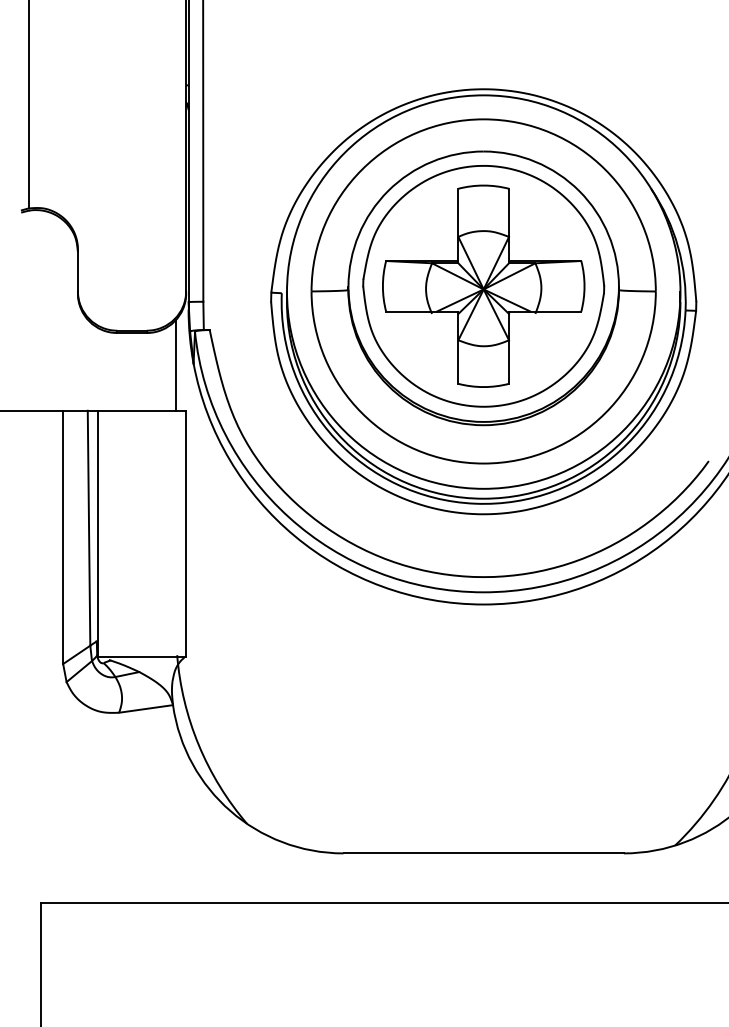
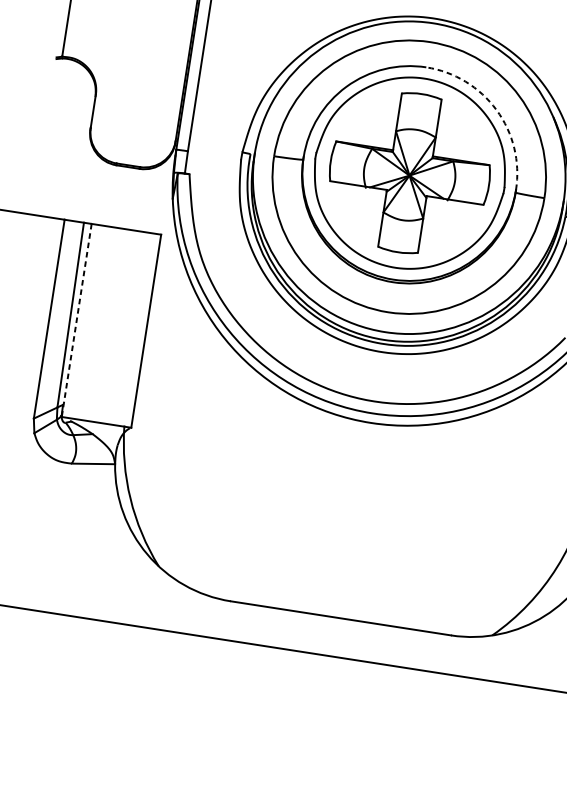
arc: (579, 191) -> (496, 110), solid -> dashed
line: (176, 364) -> (159, 197), removed
line: (97, 533) -> (76, 320), solid -> dashed

